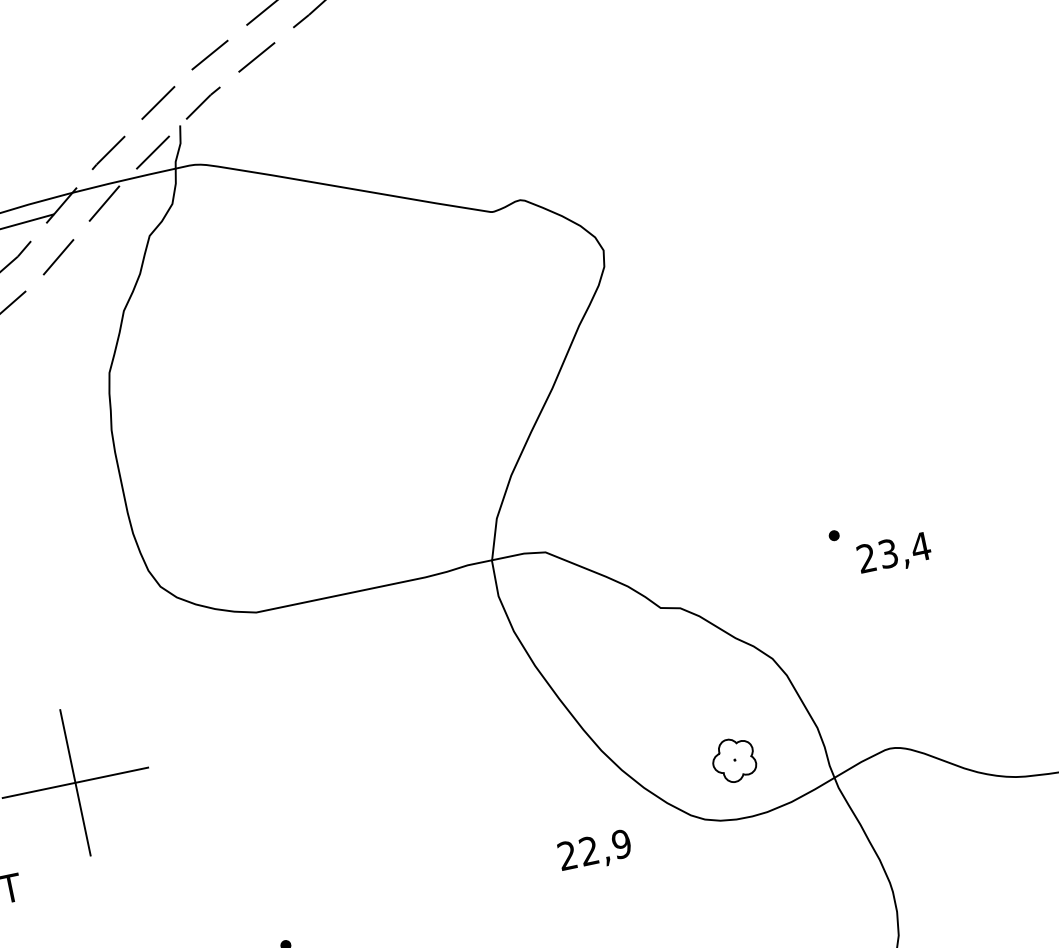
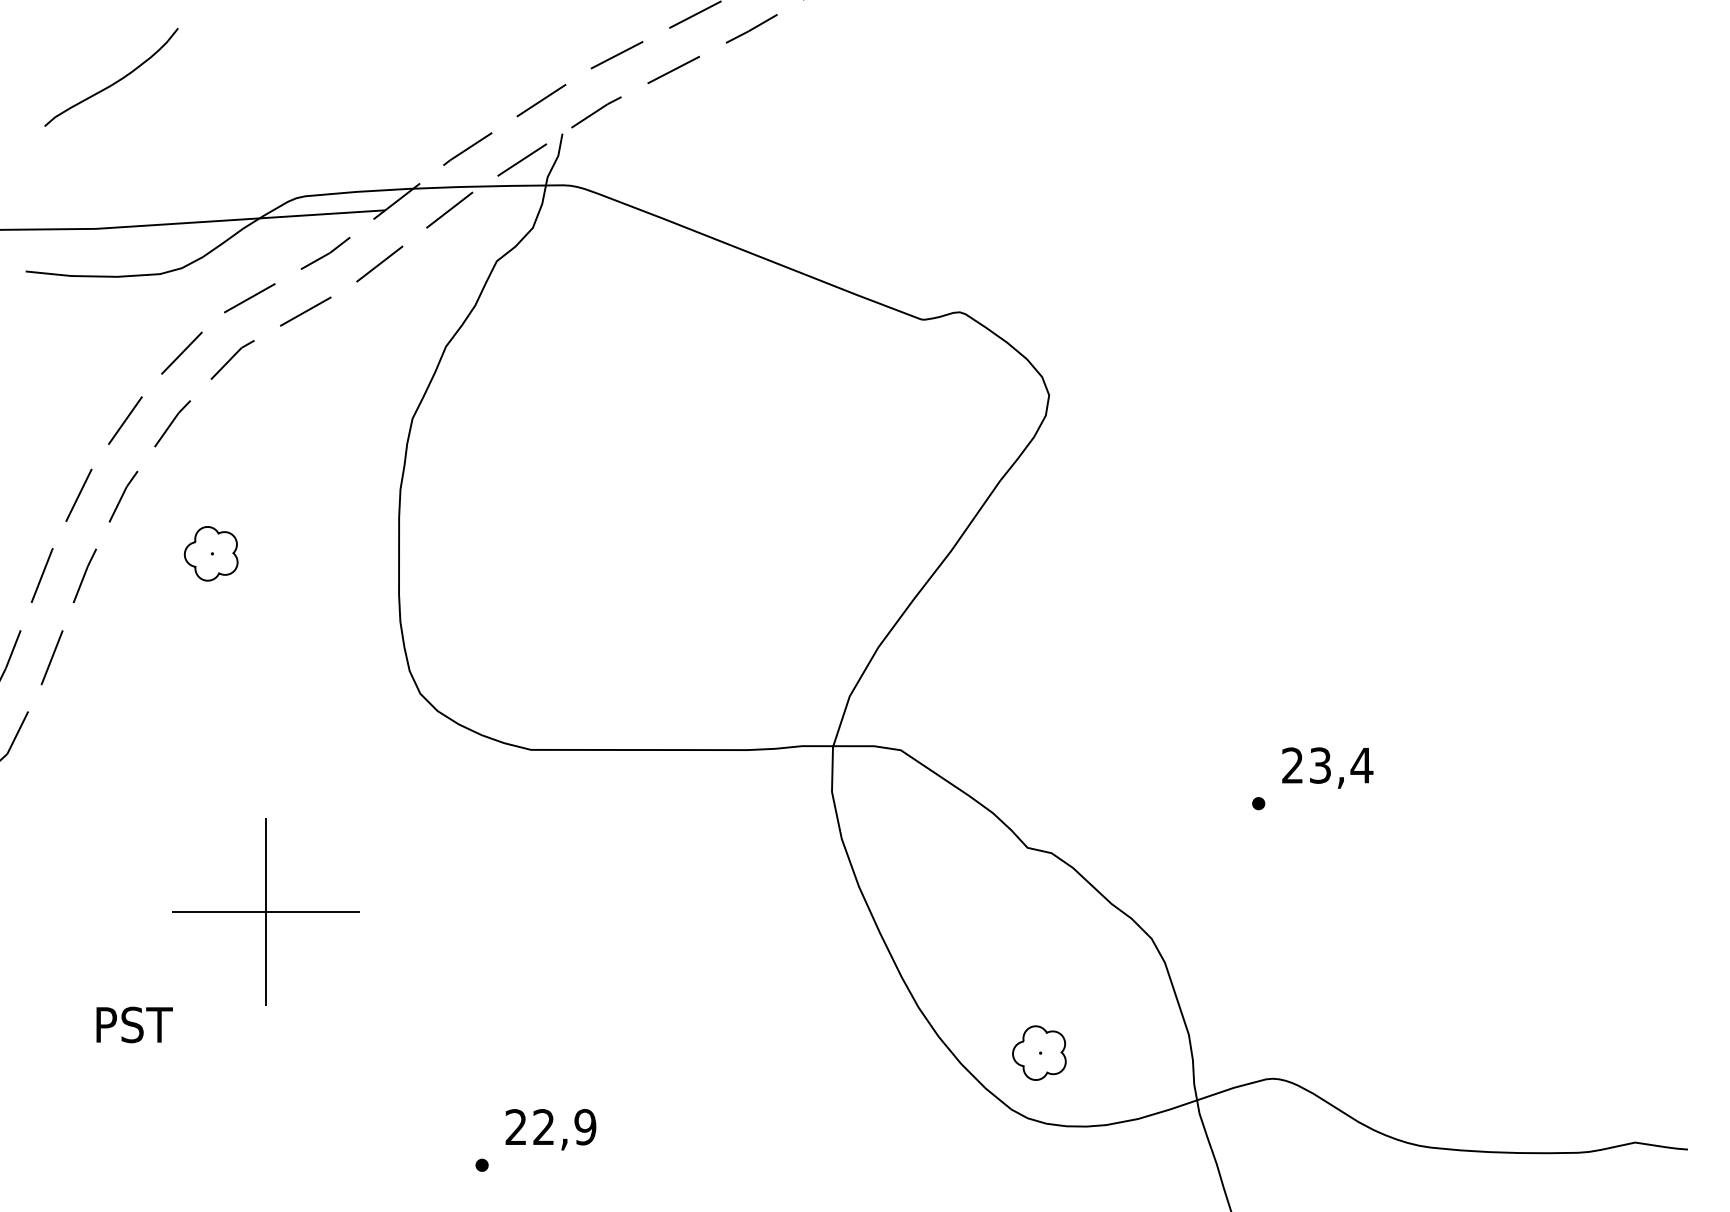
text: (894, 554) -> (1327, 767), moved
part: (733, 759) -> (1039, 1052), moved
text: (594, 851) -> (550, 1129), moved

